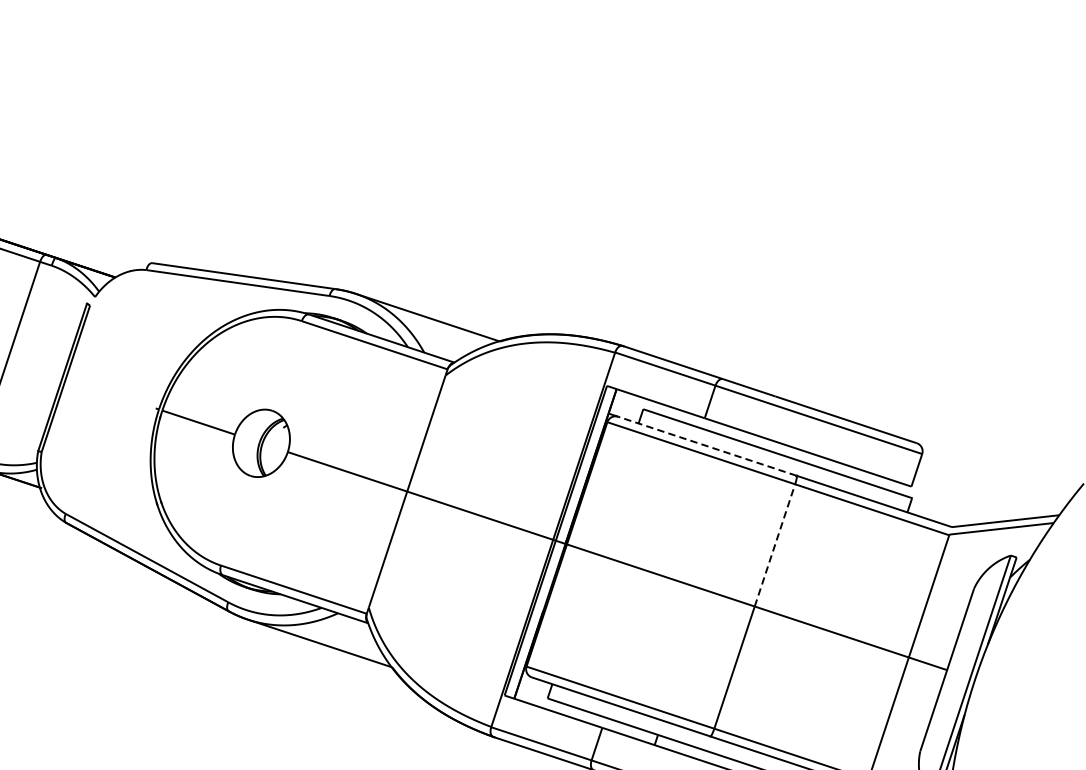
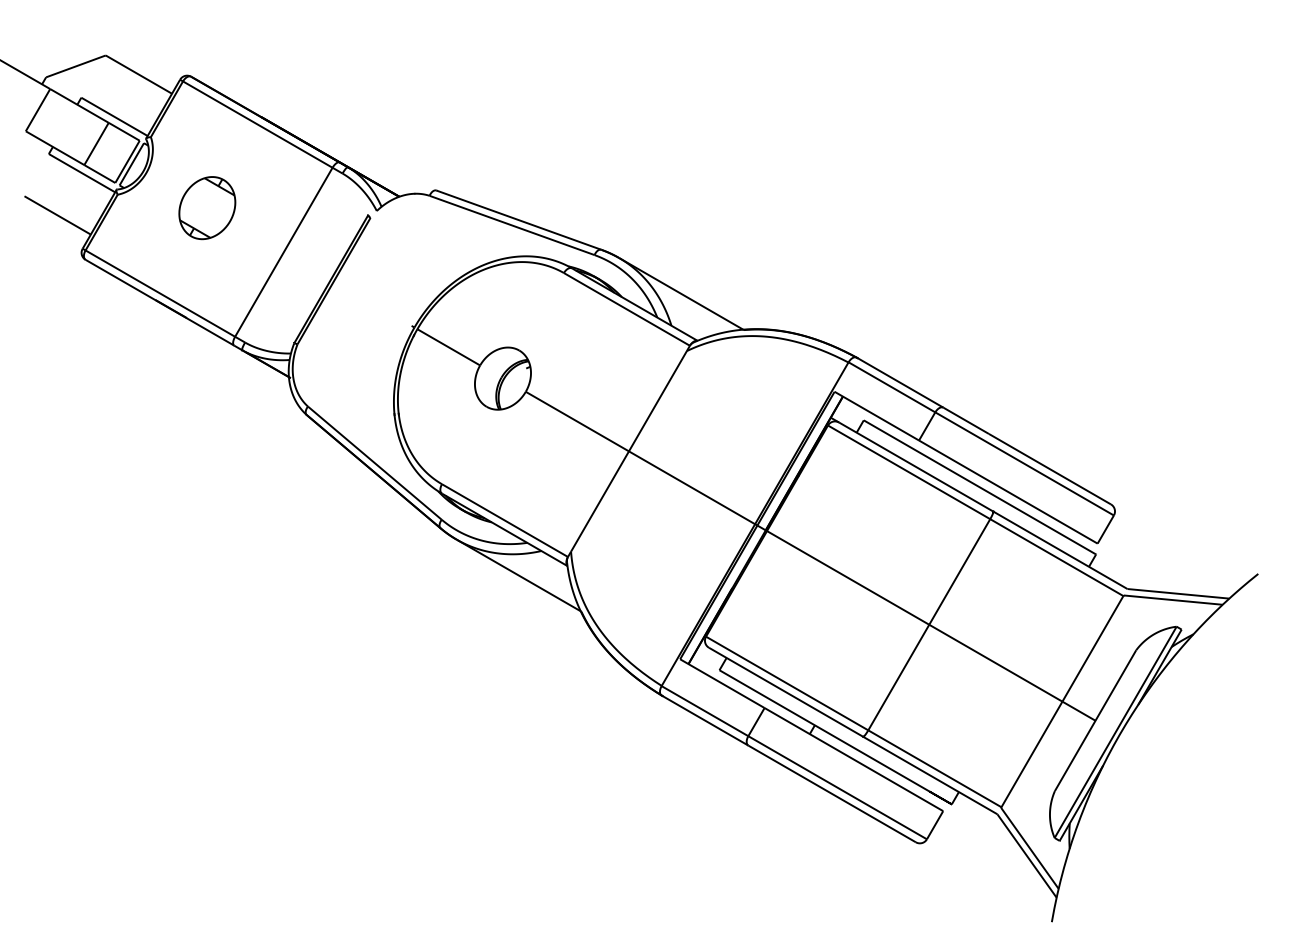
line: (707, 446) -> (916, 467), dashed -> solid
line: (774, 544) -> (959, 571), dashed -> solid

